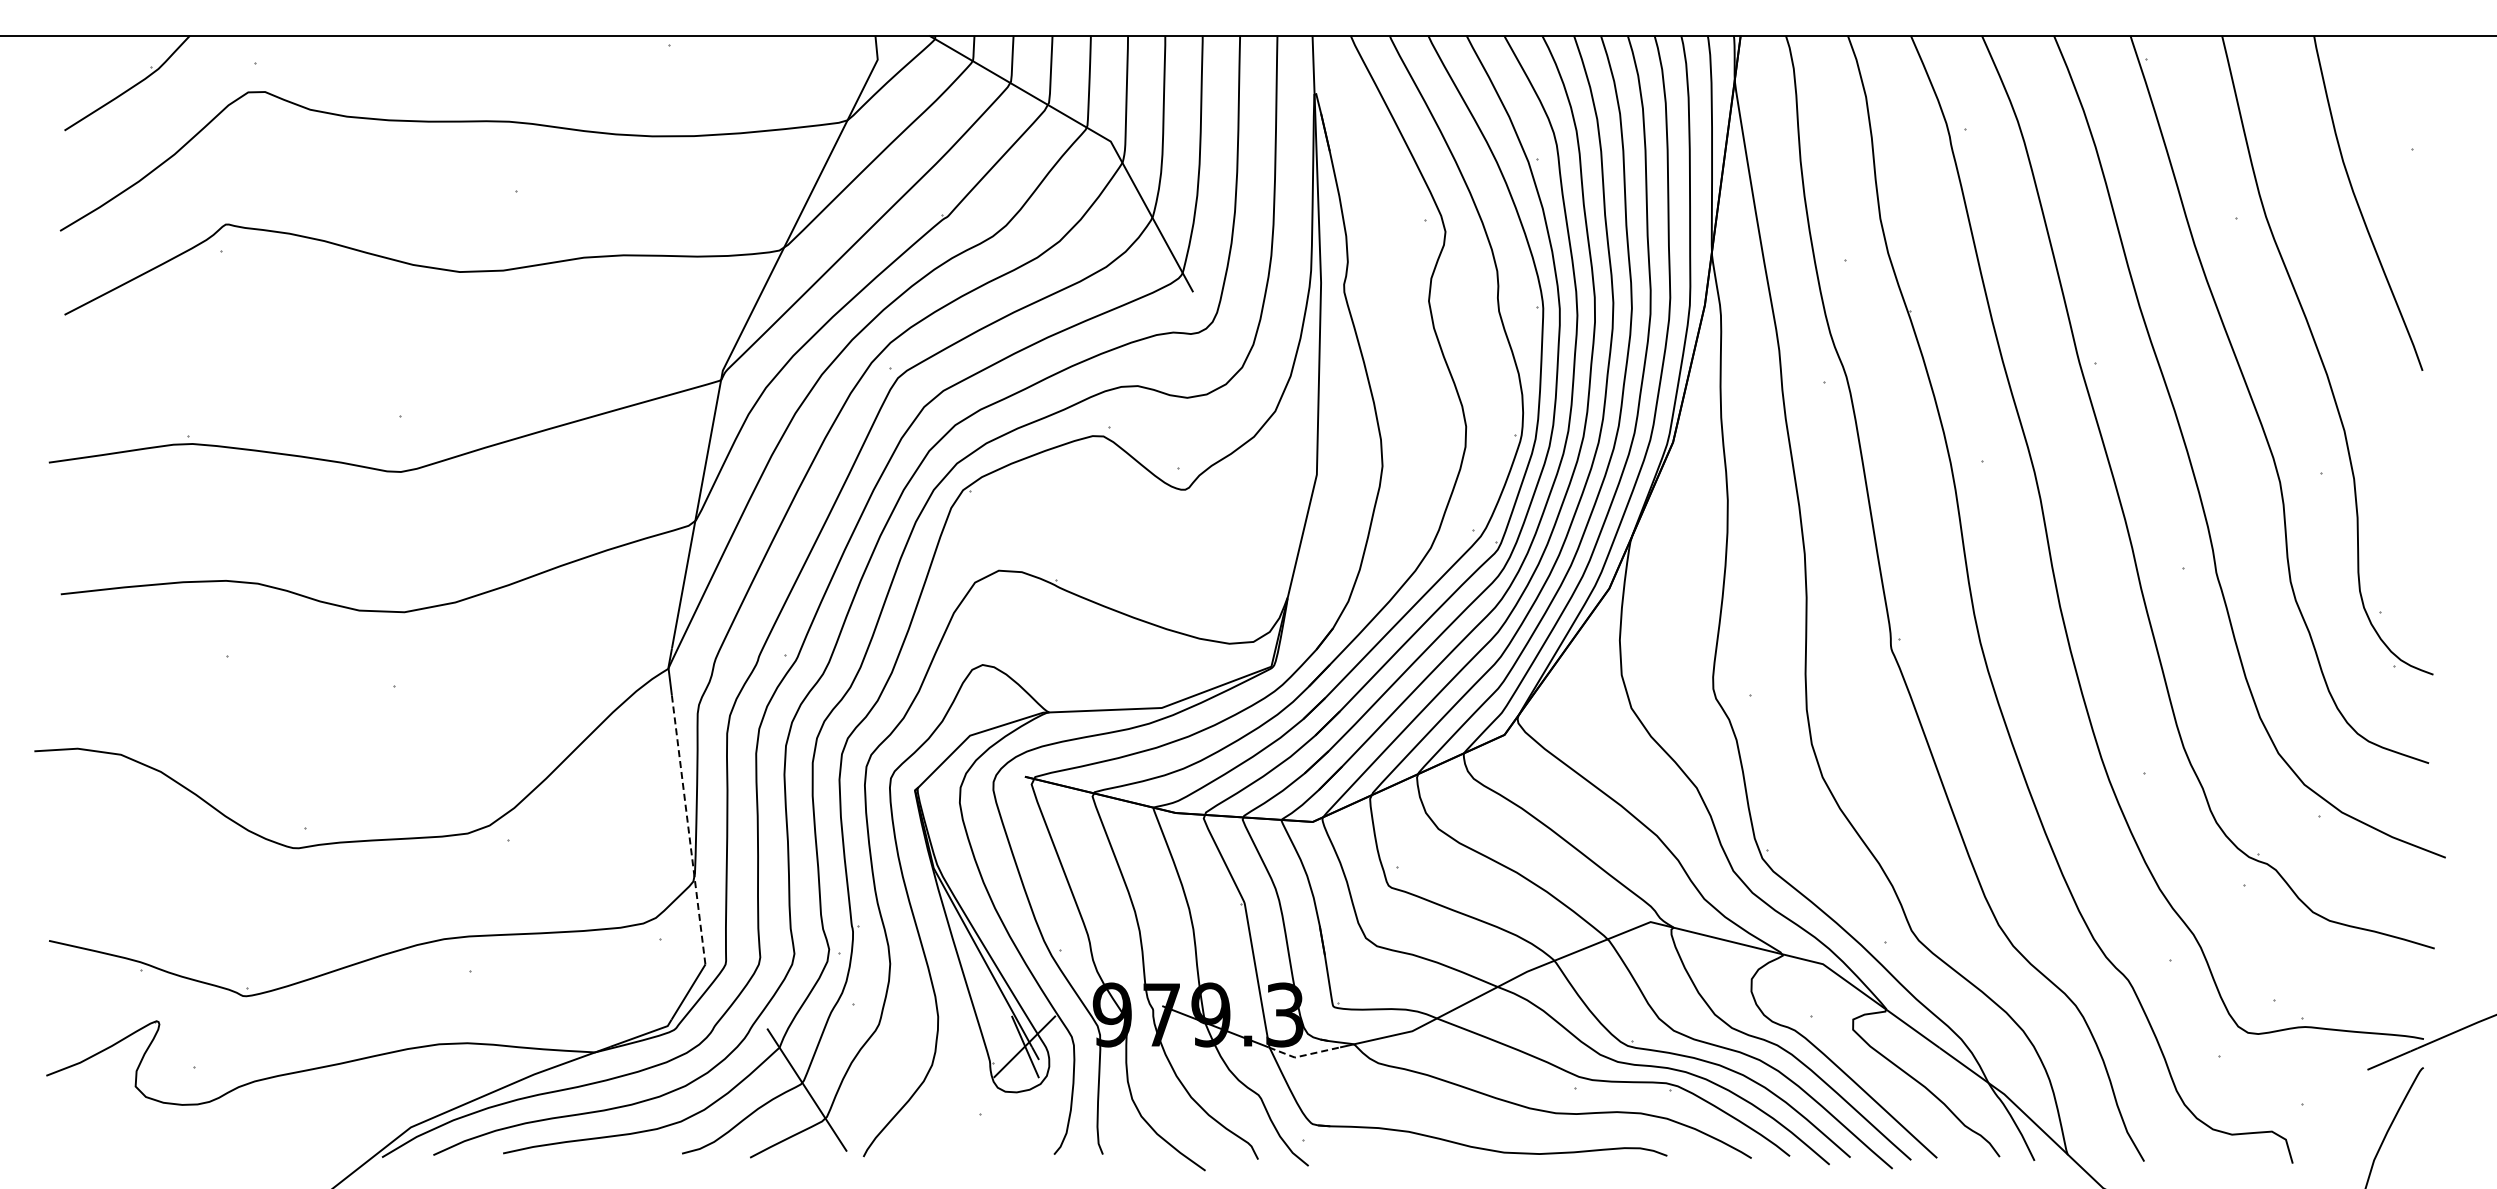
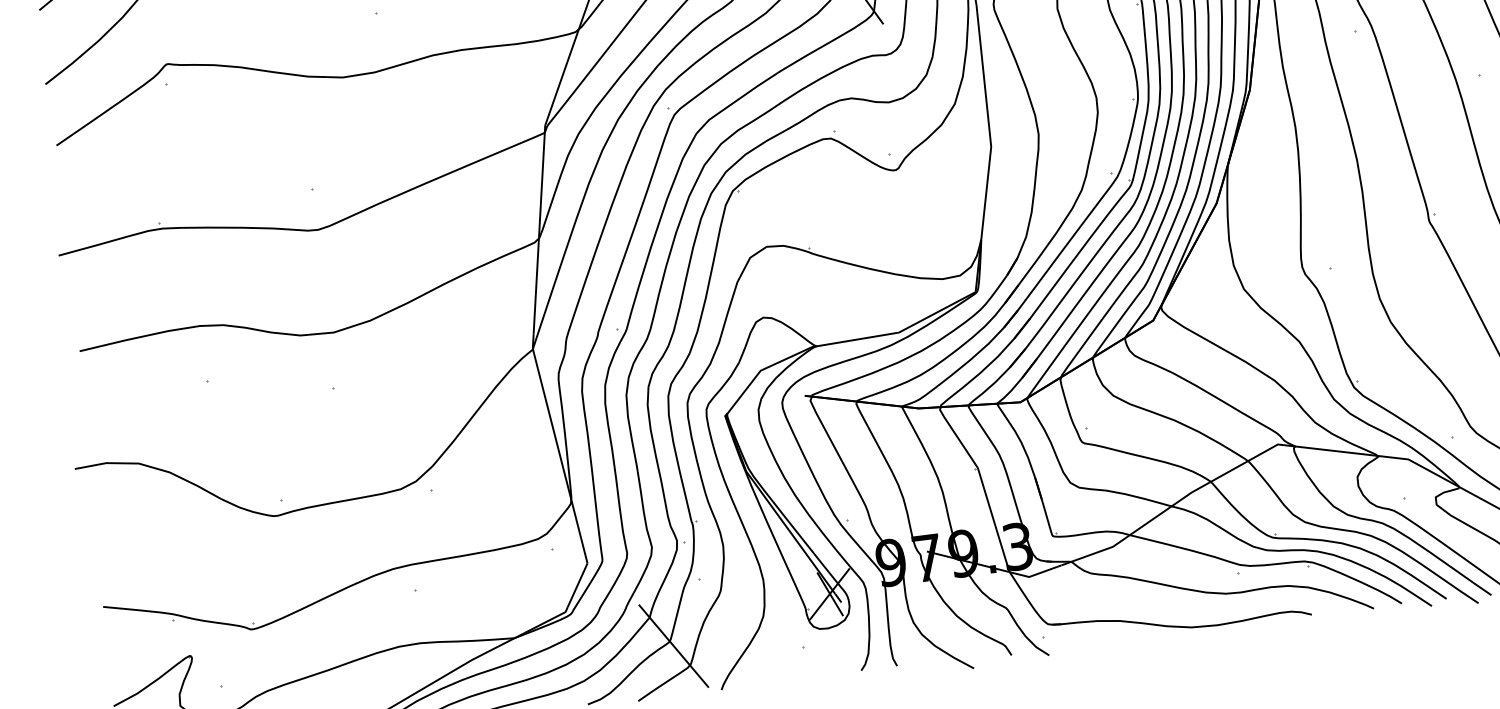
line: (688, 830) -> (562, 466), dashed -> solid
line: (1303, 1055) -> (1035, 574), dashed -> solid

